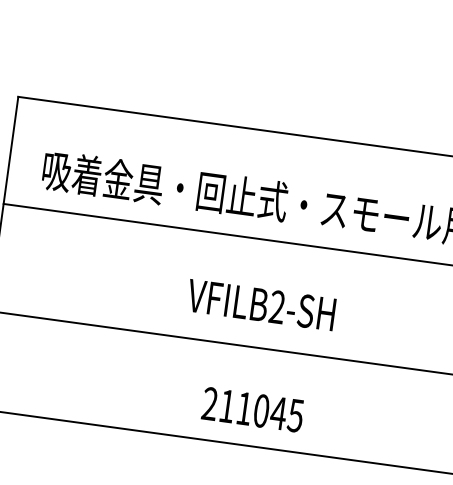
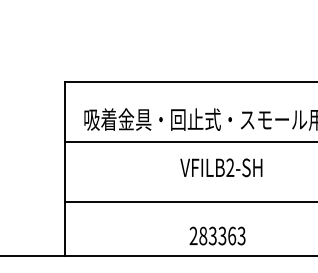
text: (261, 304) -> (221, 167), moved
text: (261, 410) -> (222, 235), 211045 -> 283363

